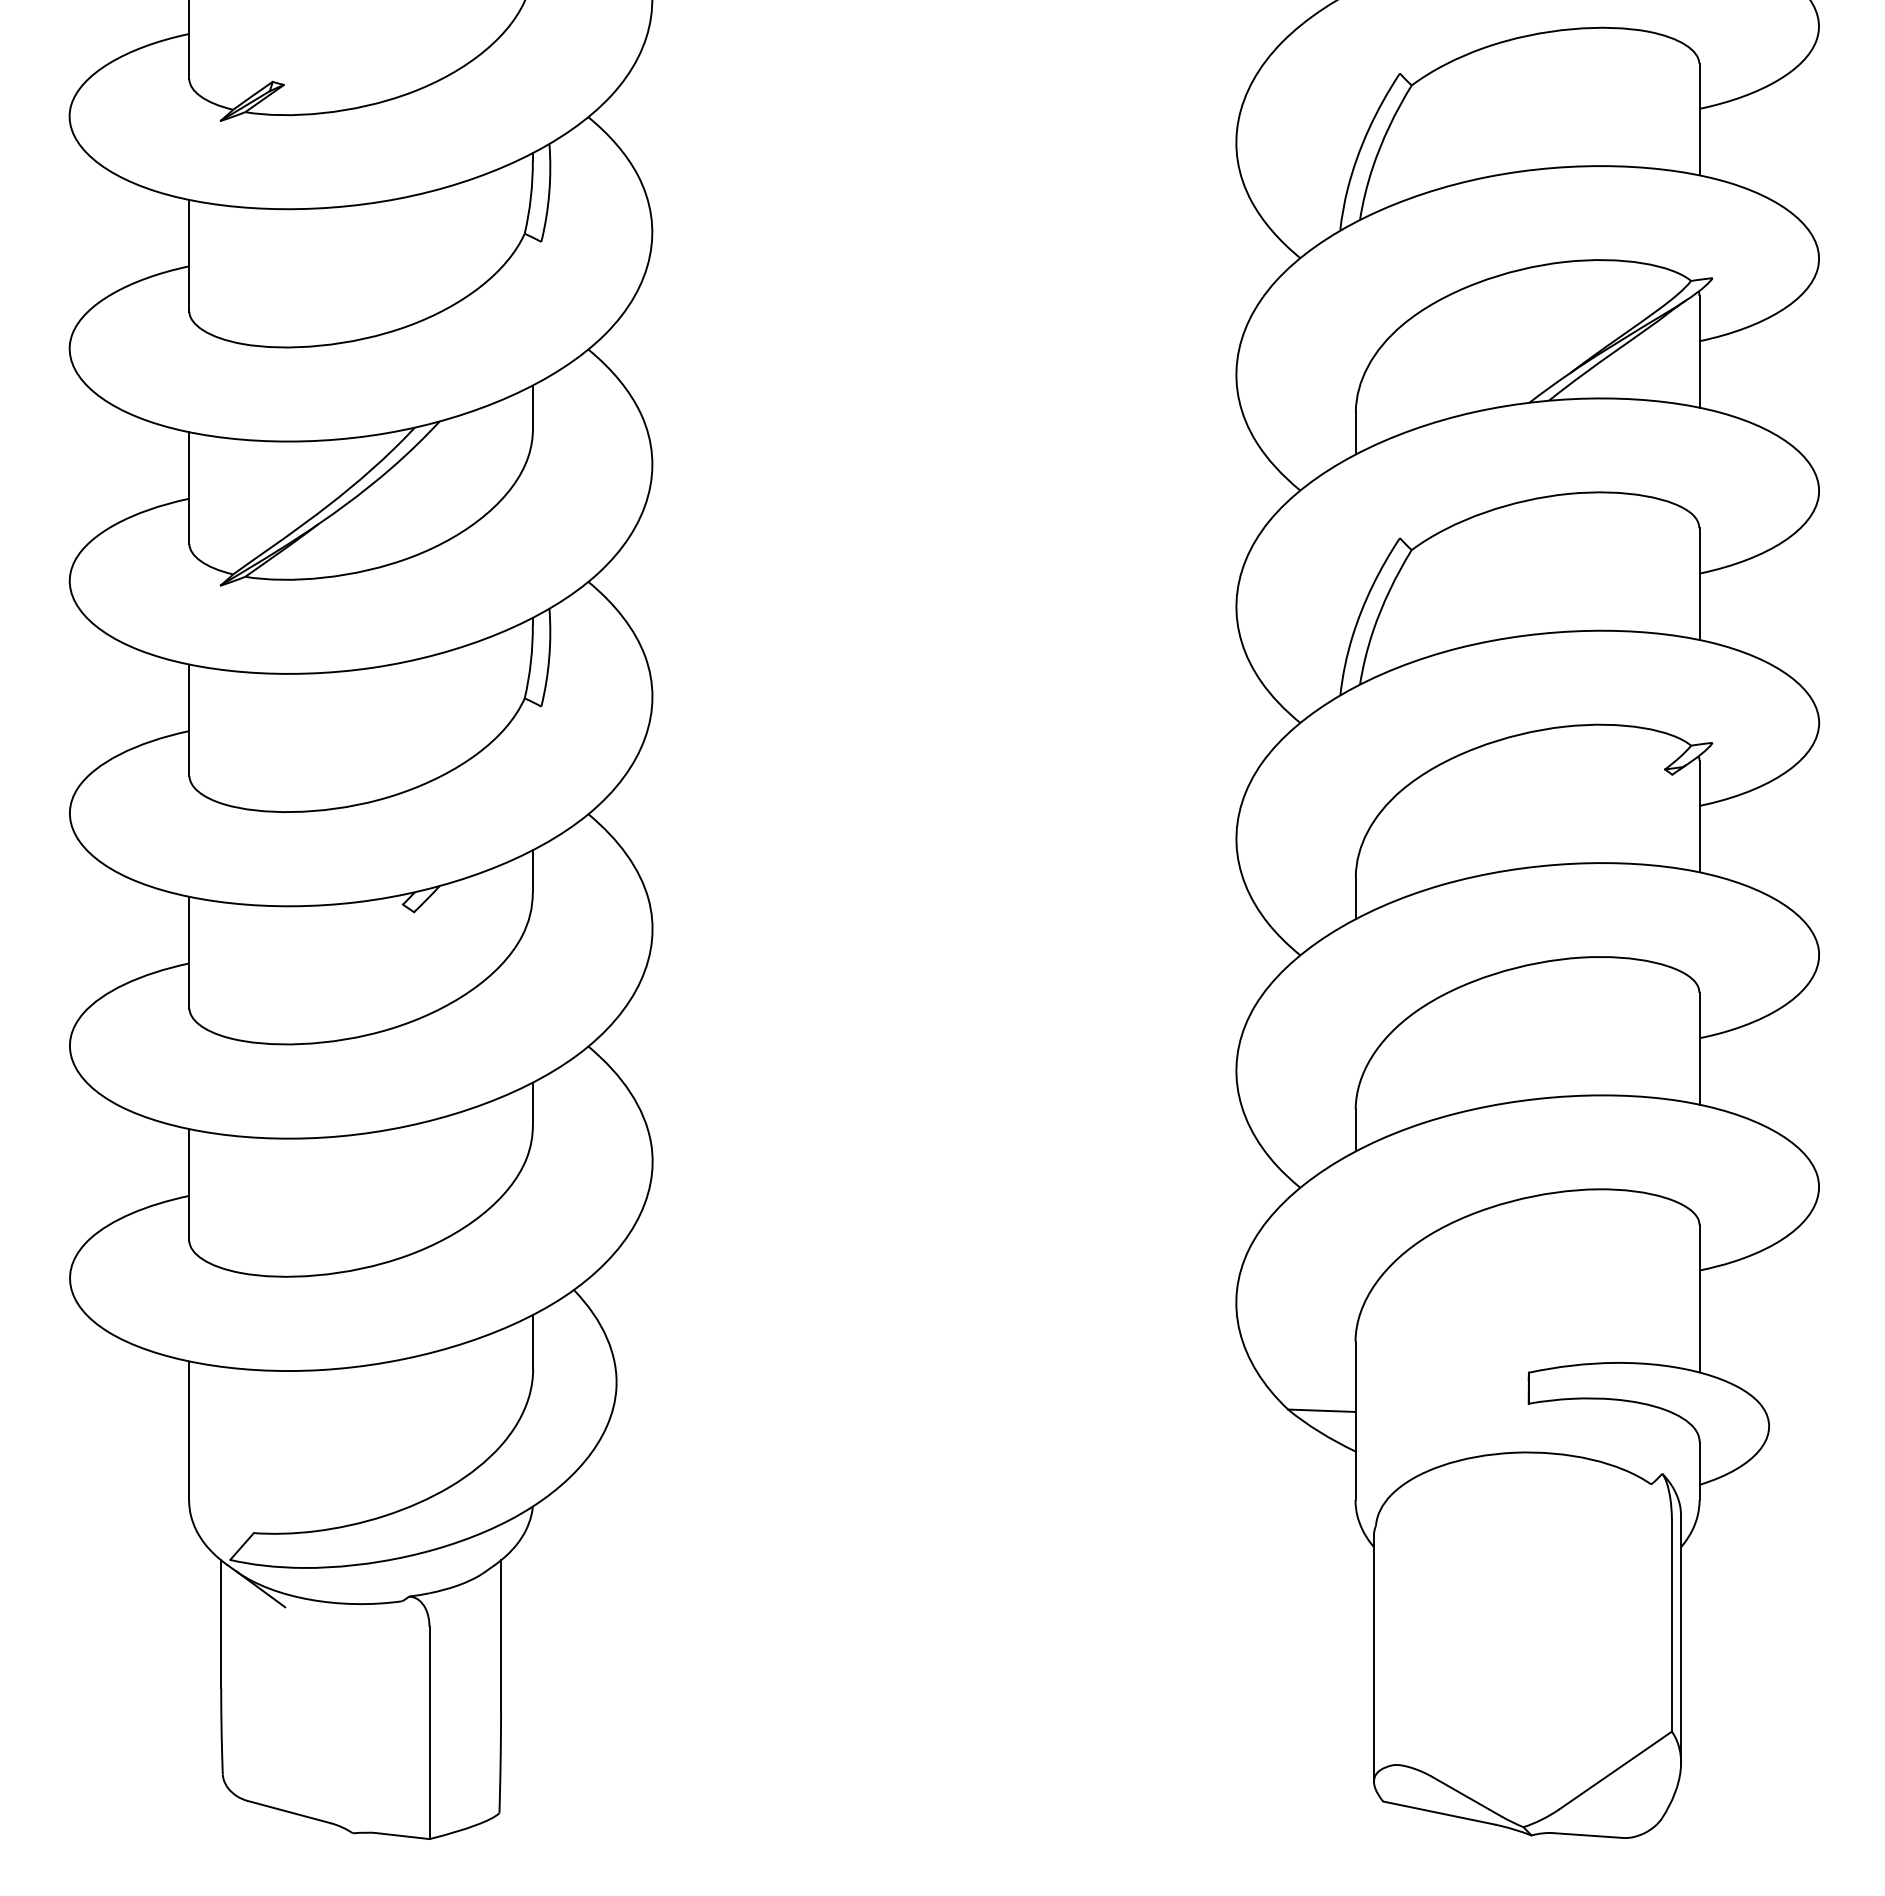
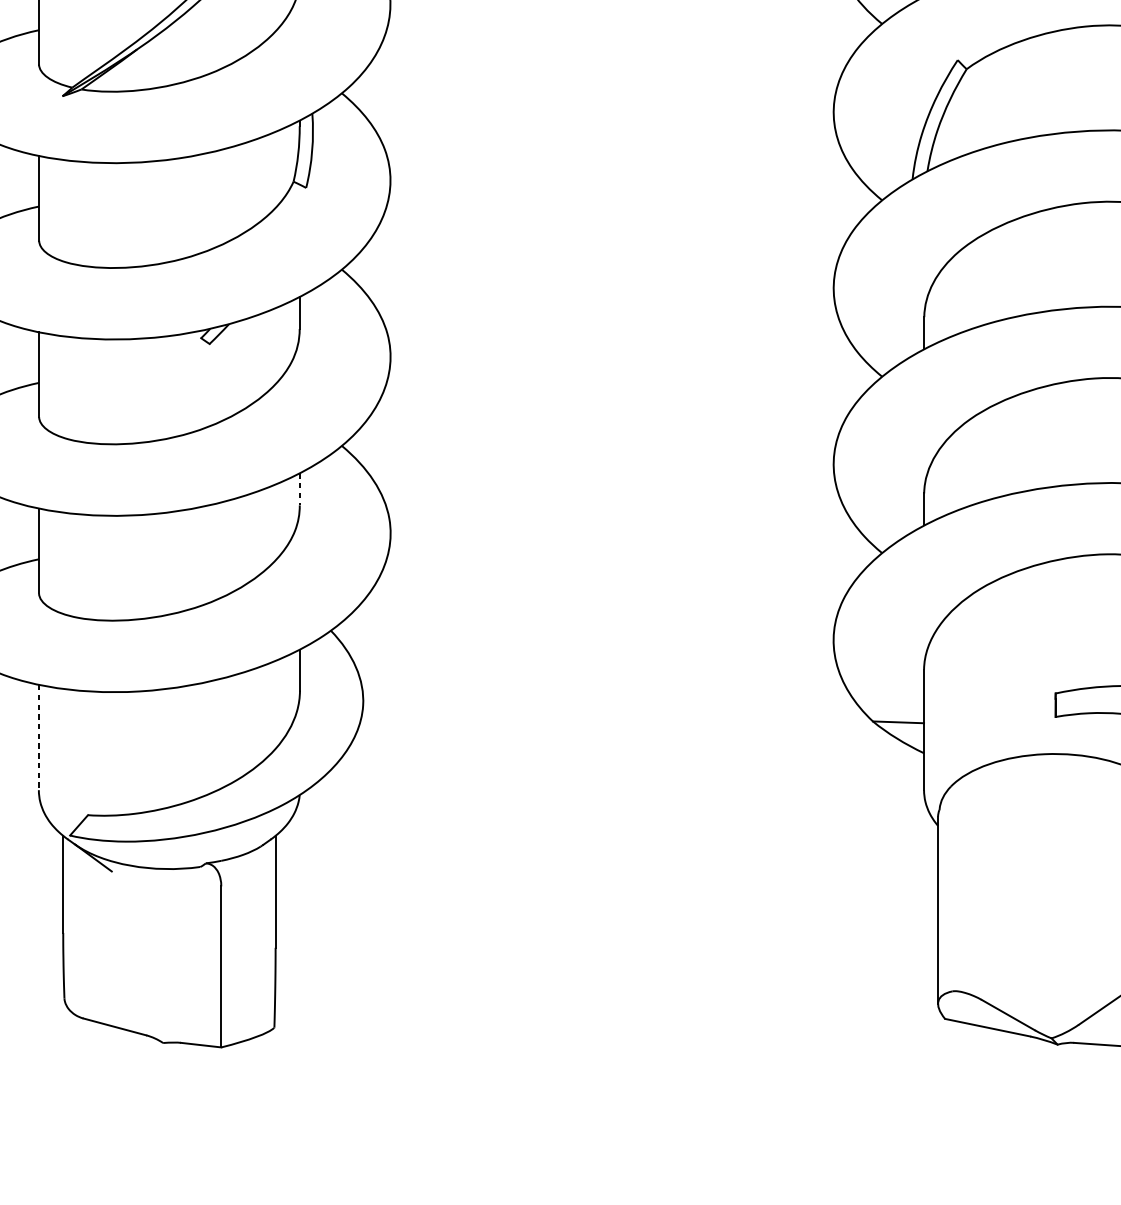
line: (533, 1104) -> (300, 489), solid -> dashed
line: (189, 1431) -> (39, 738), solid -> dashed

